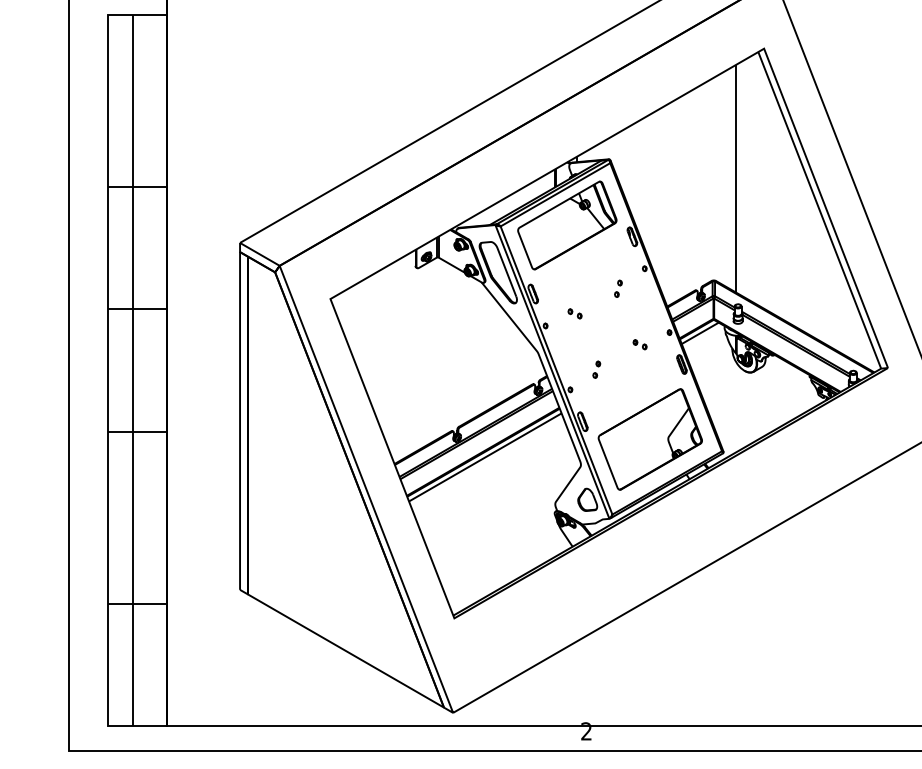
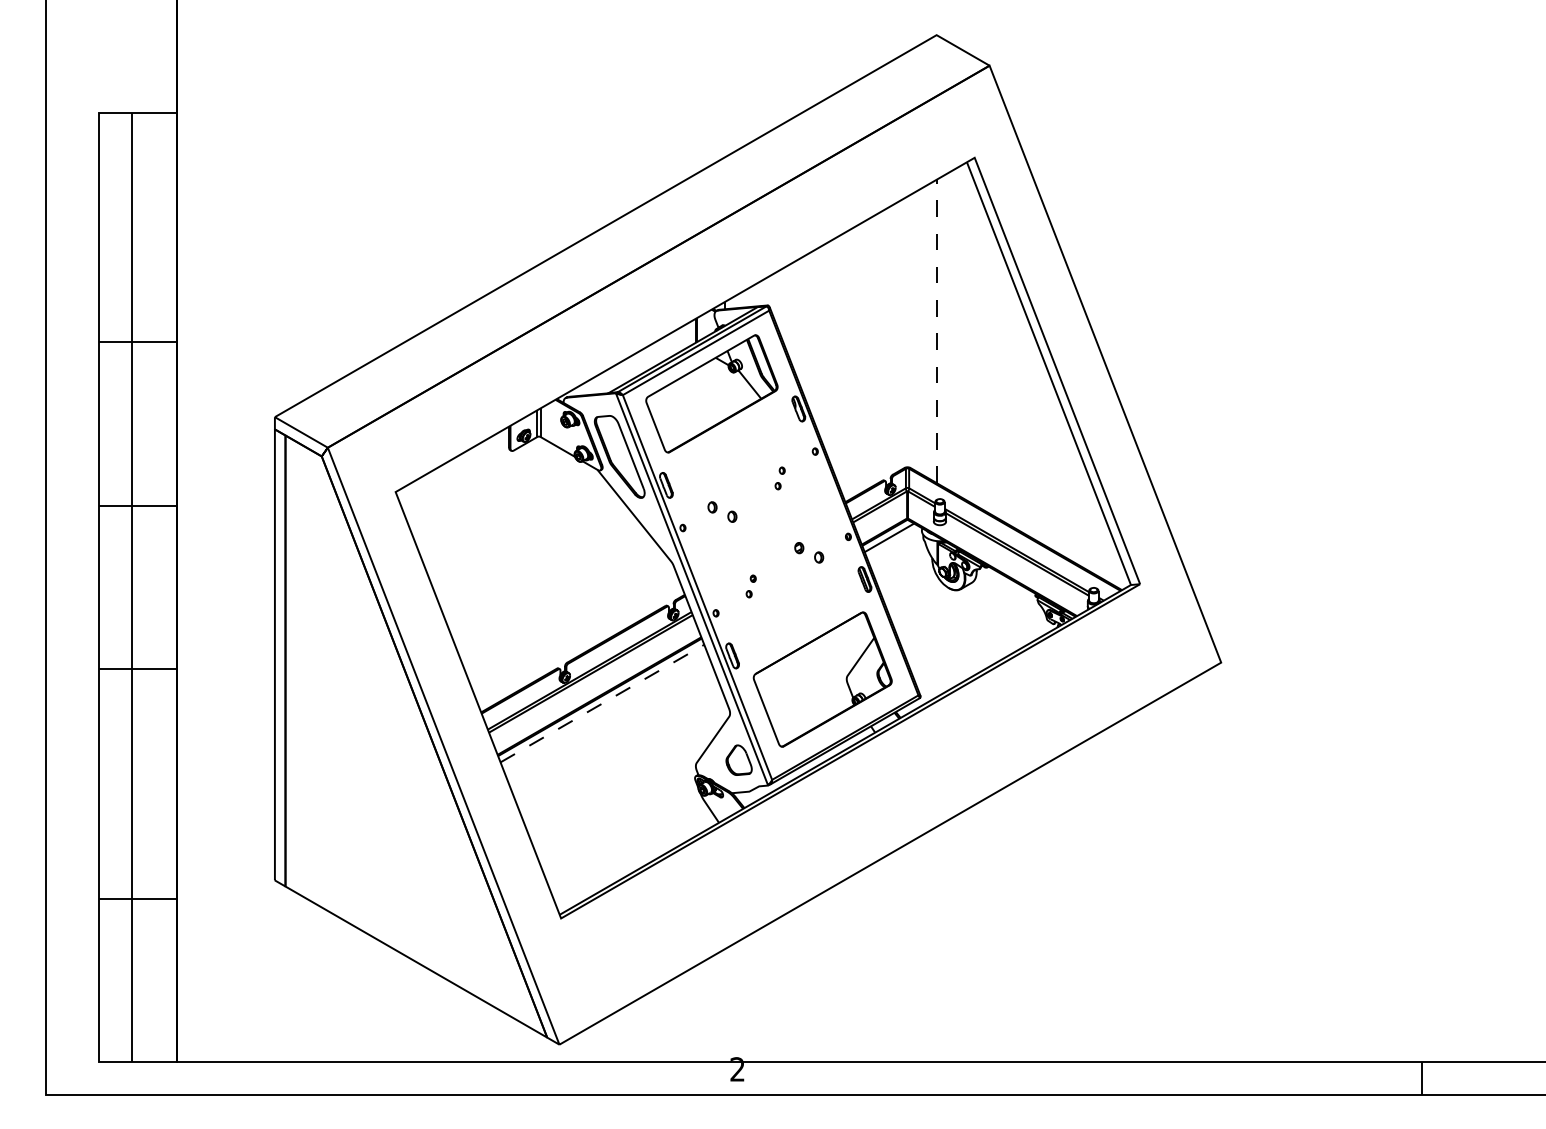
line: (735, 178) -> (936, 331), solid -> dashed
part: (574, 313) -> (721, 511), size x1.6
part: (639, 345) -> (808, 553), size x1.6
line: (485, 457) -> (602, 703), solid -> dashed

